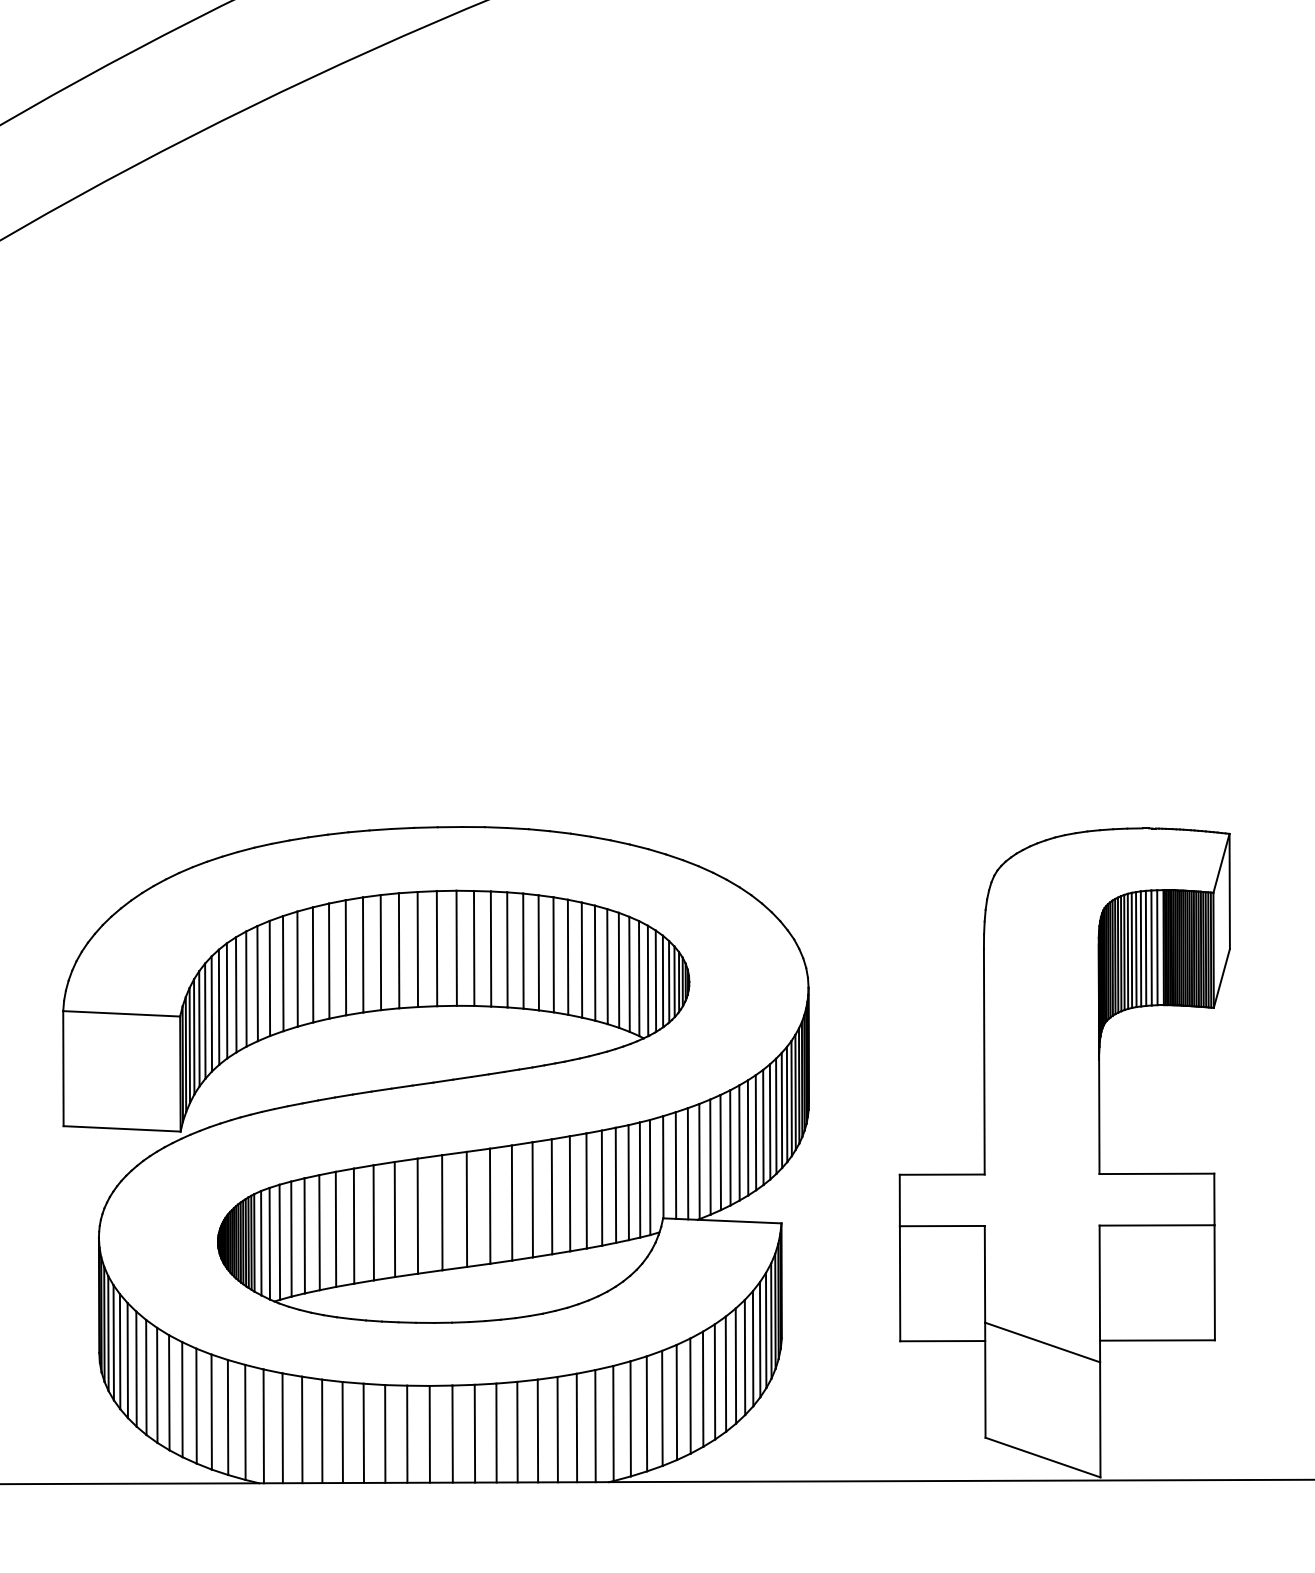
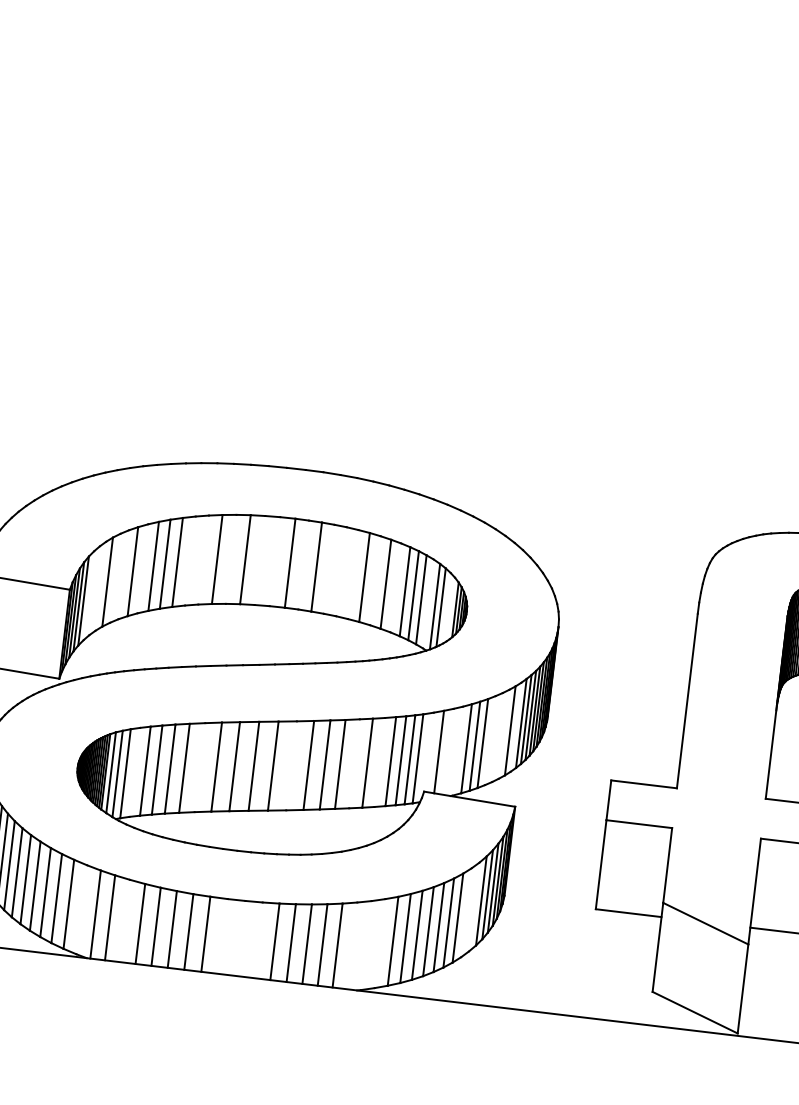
line: (436, 948) -> (274, 561), removed
line: (474, 948) -> (303, 565), removed
line: (417, 949) -> (259, 560), removed
line: (507, 949) -> (329, 569), removed
line: (523, 950) -> (341, 571), removed
line: (380, 952) -> (230, 559), removed
line: (538, 952) -> (353, 574), removed
line: (567, 956) -> (375, 580), removed
line: (345, 957) -> (203, 559), removed
line: (329, 960) -> (190, 560), removed
line: (594, 962) -> (395, 587), removed
line: (269, 977) -> (142, 568), removed
line: (639, 978) -> (428, 603), removed
line: (662, 981) -> (446, 608), removed
line: (669, 981) -> (451, 609), removed
line: (246, 988) -> (123, 574), removed
line: (236, 994) -> (115, 578), removed
line: (218, 1006) -> (100, 585), removed
line: (211, 1013) -> (94, 590), removed
line: (205, 1020) -> (89, 595), removed
line: (769, 1121) -> (515, 726), removed
line: (755, 1132) -> (503, 734), removed
line: (747, 1137) -> (497, 737), removed
line: (739, 1142) -> (490, 740), removed
line: (699, 1161) -> (457, 751), removed
line: (687, 1163) -> (448, 751), removed
line: (663, 1167) -> (429, 752), removed
line: (601, 1187) -> (379, 761), removed
line: (569, 1193) -> (354, 763), removed
line: (490, 1205) -> (291, 765), removed
line: (373, 1222) -> (199, 767), removed
line: (291, 1238) -> (134, 771), removed
line: (744, 1357) -> (473, 906), removed
line: (735, 1365) -> (466, 912), removed
line: (630, 1418) -> (379, 943), removed
line: (245, 1421) -> (81, 909), removed
line: (613, 1423) -> (366, 945), removed
line: (595, 1426) -> (352, 946), removed
line: (302, 1429) -> (125, 920), removed
line: (429, 1433) -> (223, 935), removed
line: (452, 1433) -> (240, 938), removed
line: (474, 1433) -> (257, 940), removed

